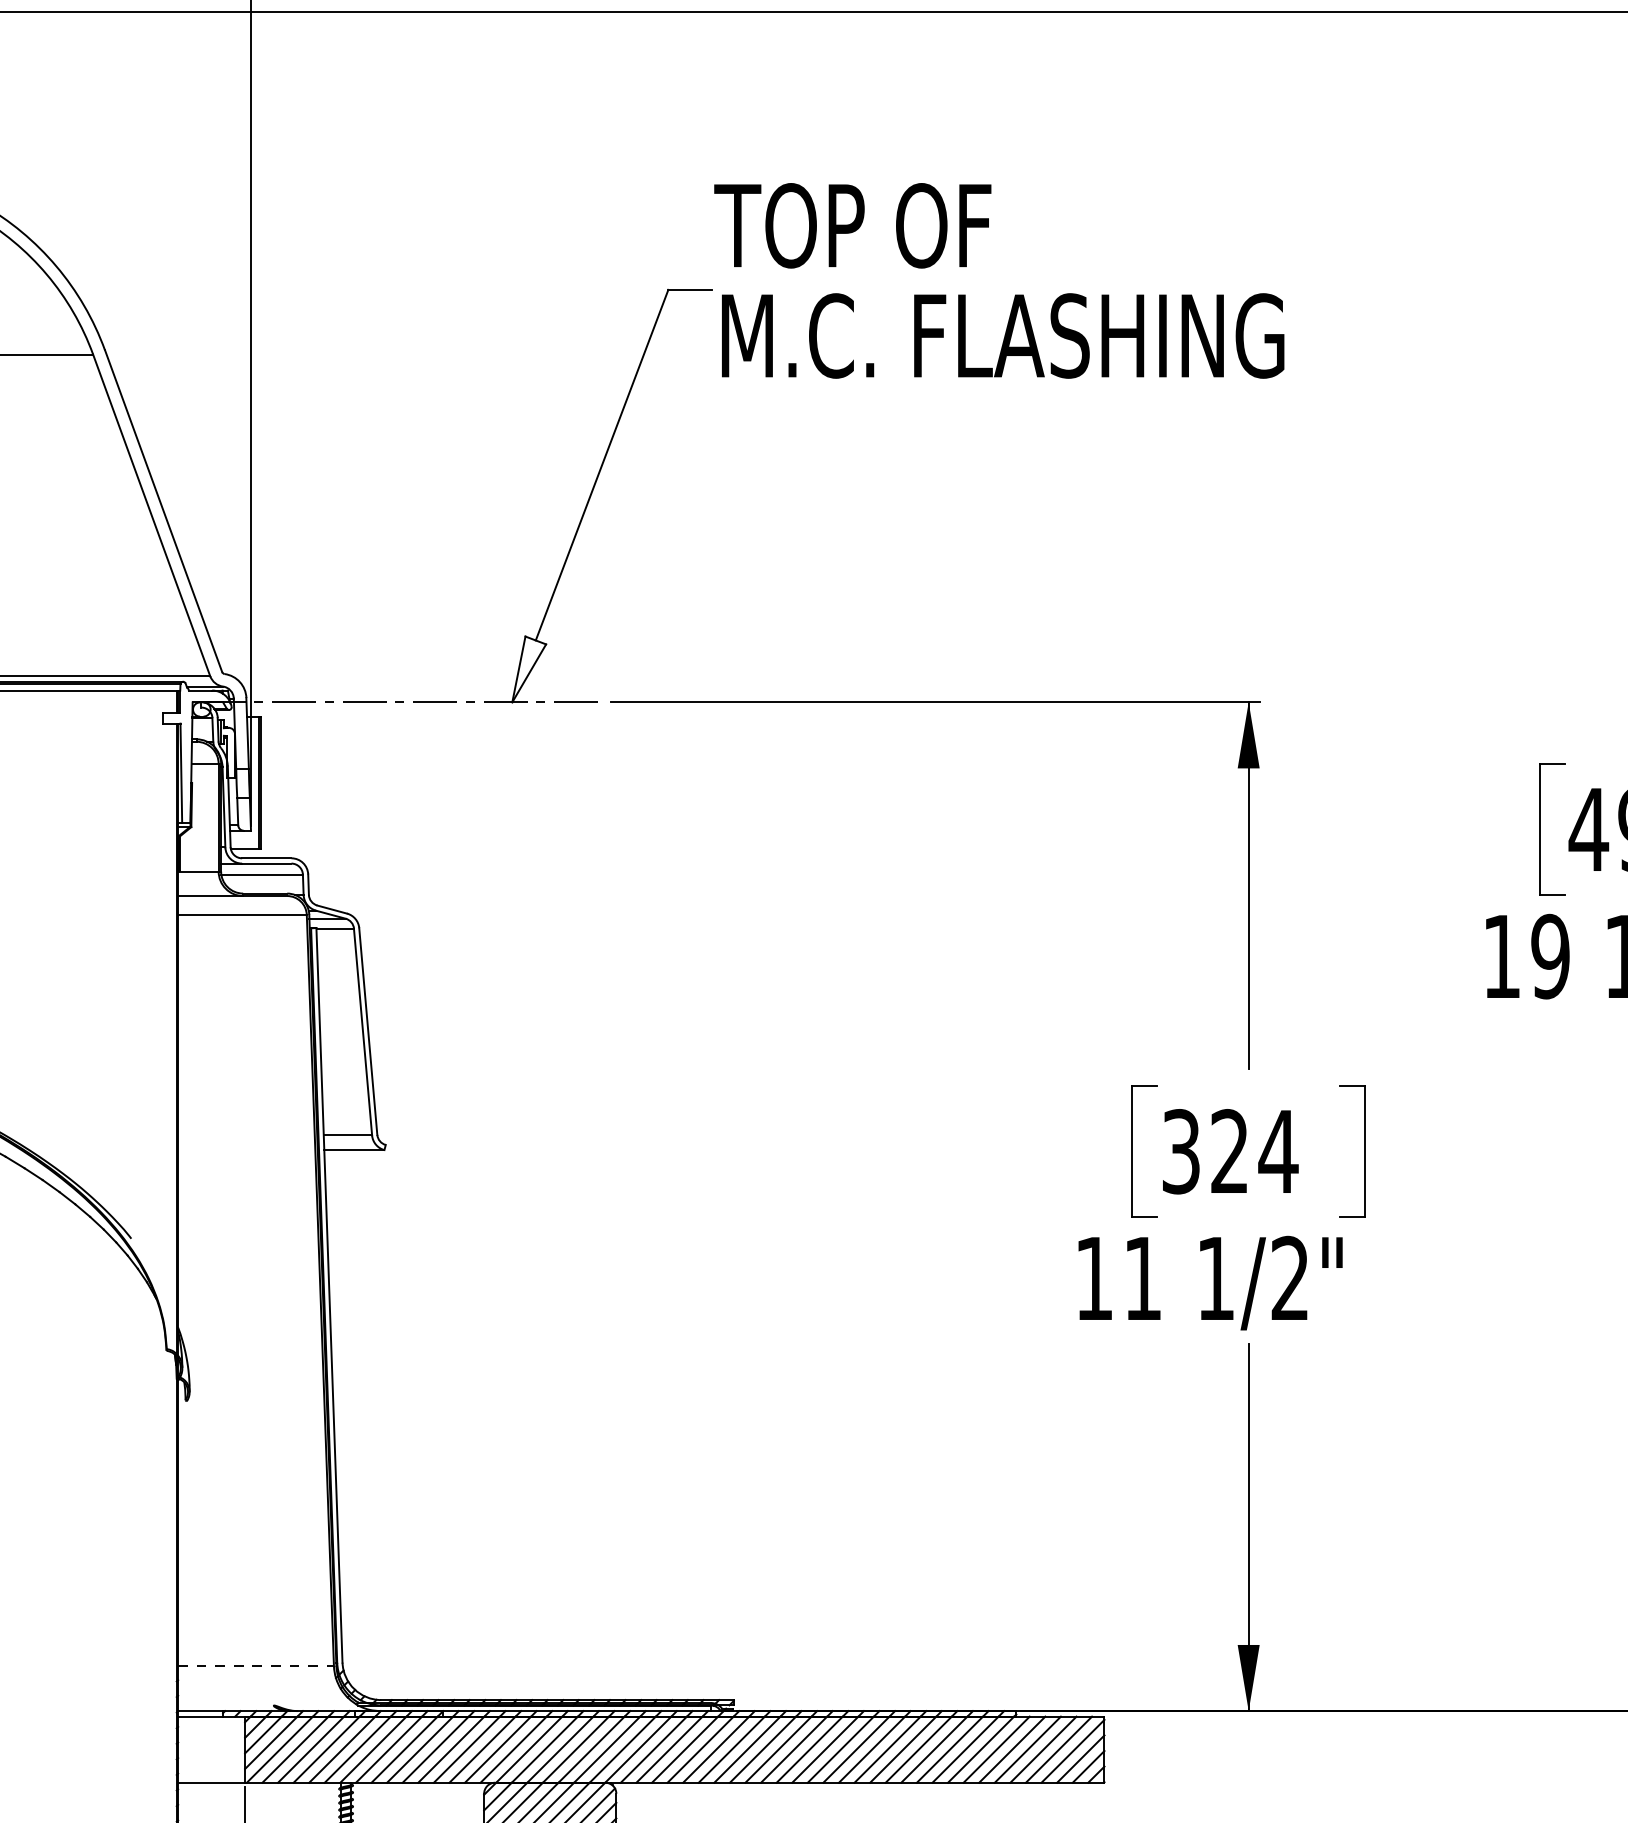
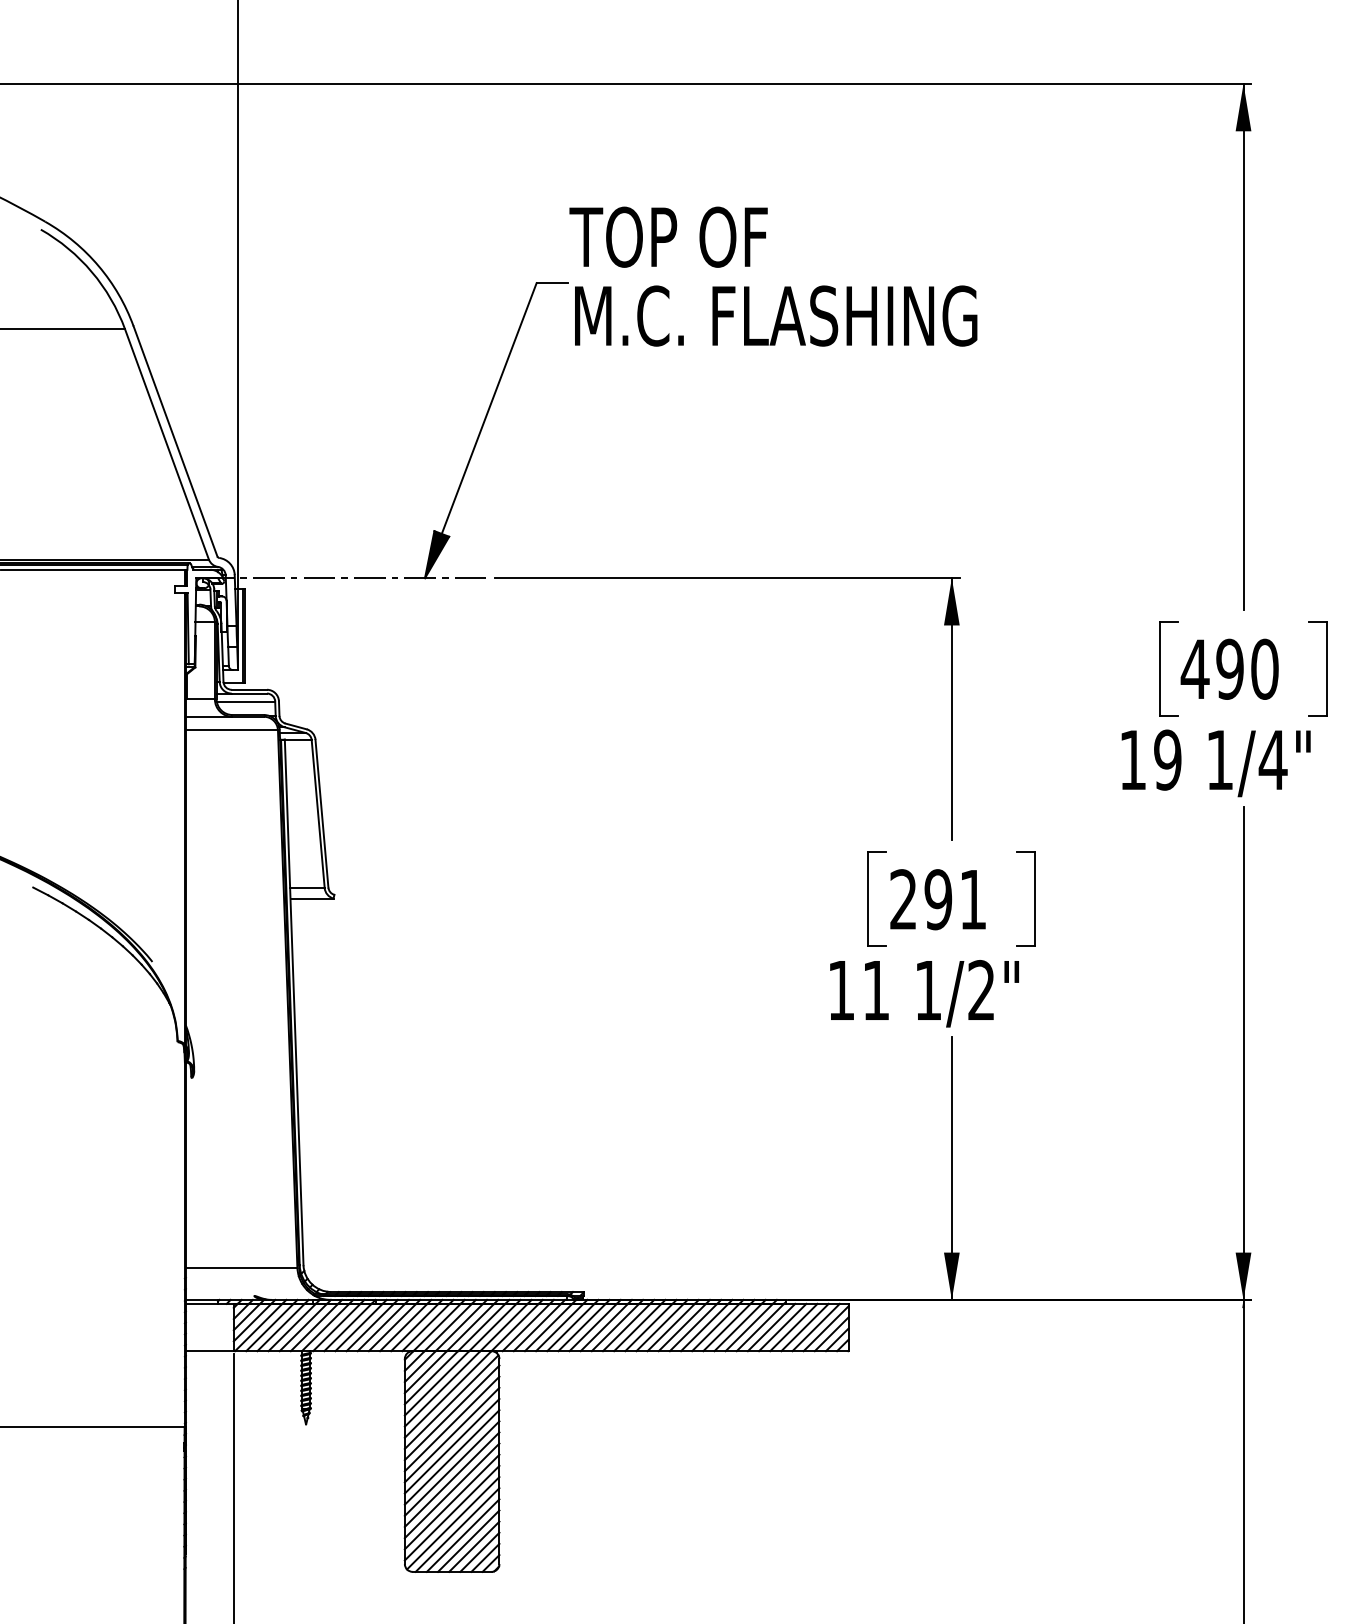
fill: (529, 669) -> (437, 554), added
text: (1230, 1151) -> (938, 899), 324 -> 291
line: (255, 1665) -> (241, 1267), dashed -> solid

